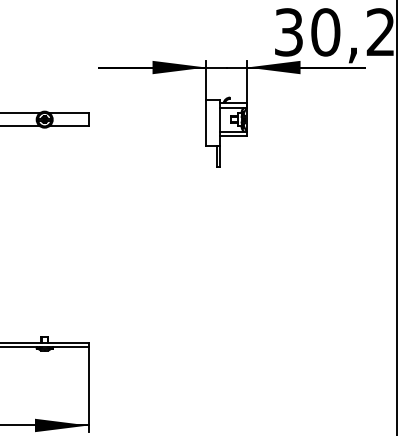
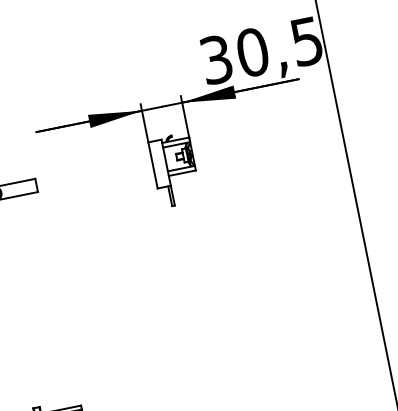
text: (380, 32) -> (306, 41), 30,2 -> 30,5

